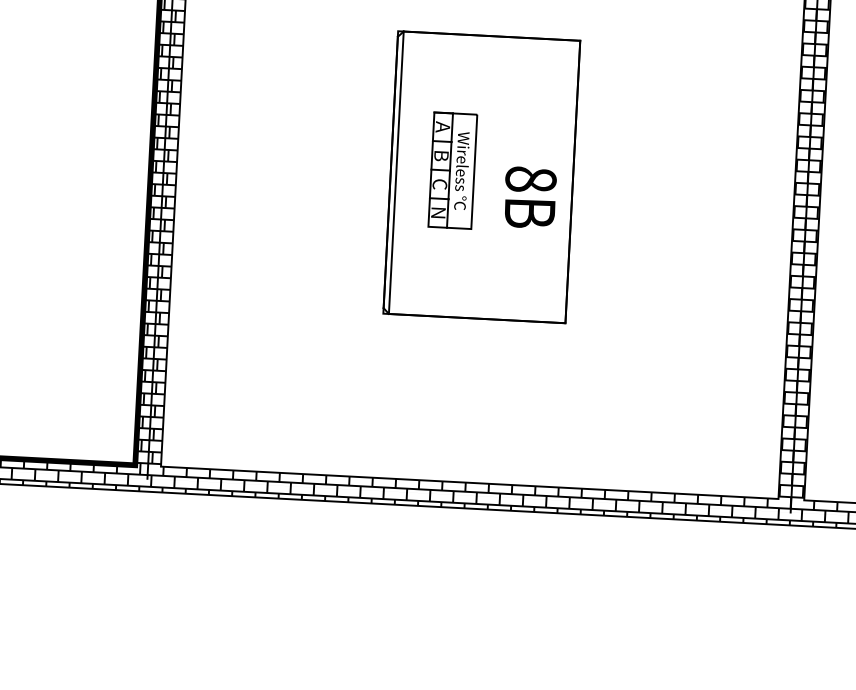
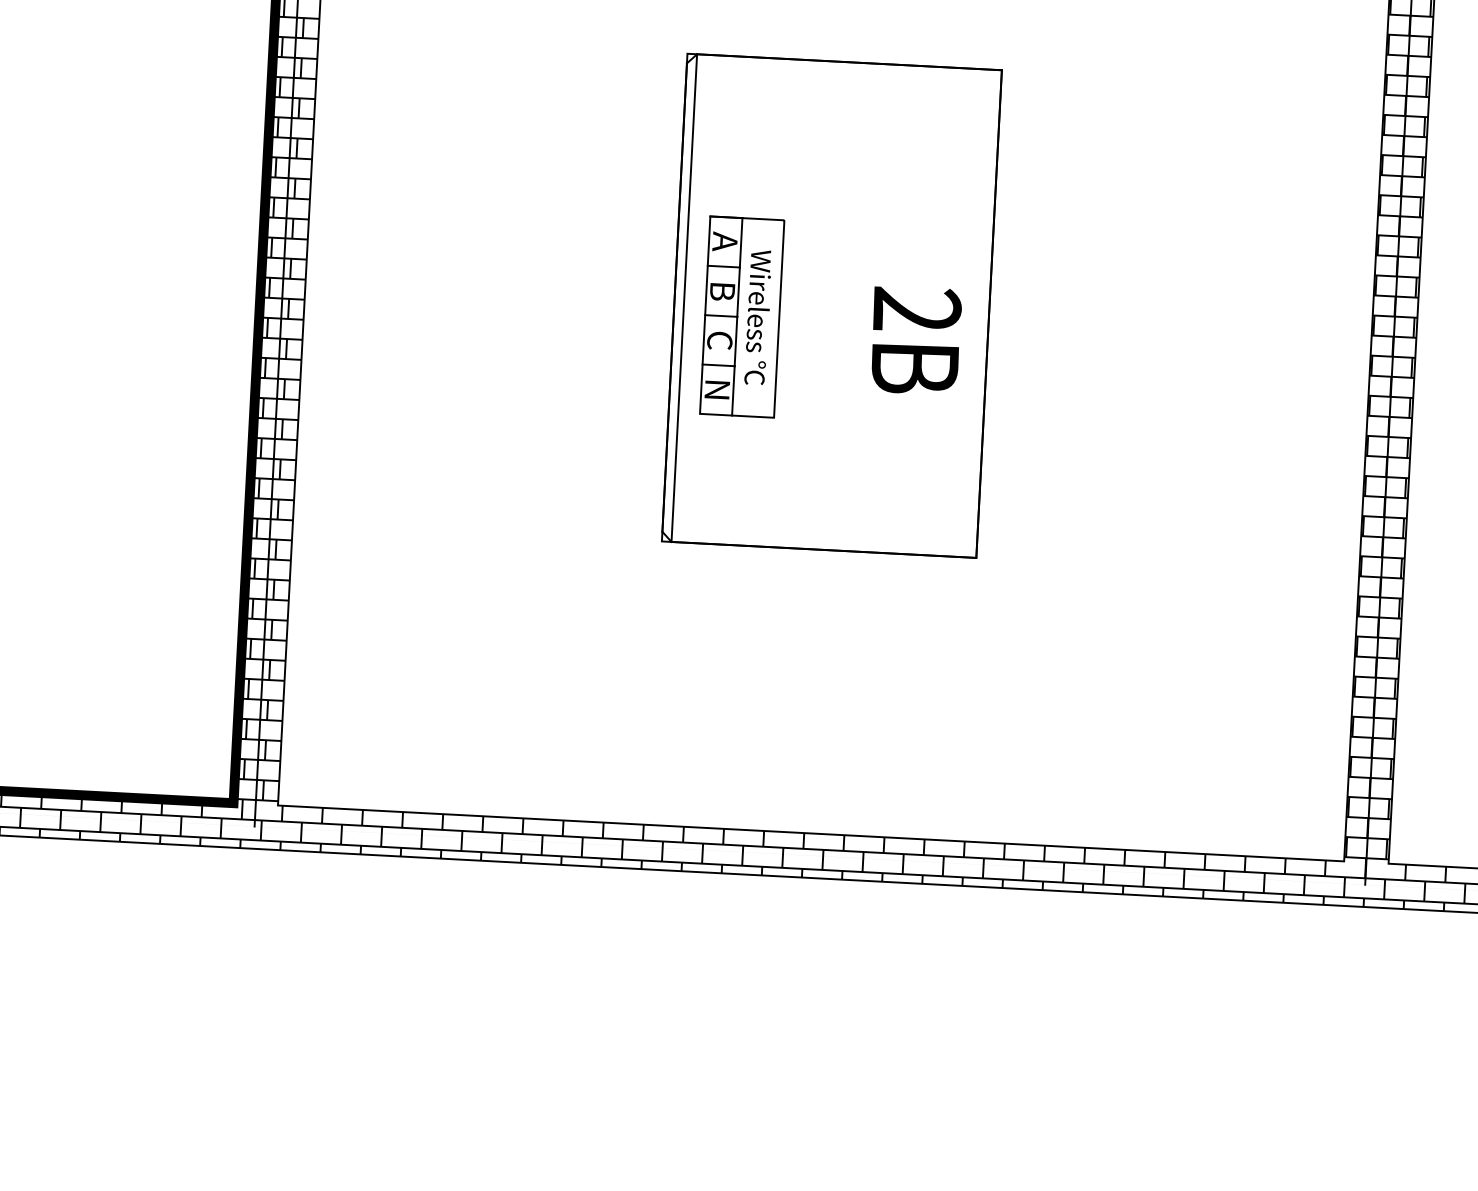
part: (452, 170) -> (741, 316), moved
text: (530, 178) -> (915, 308), 8B -> 2B

